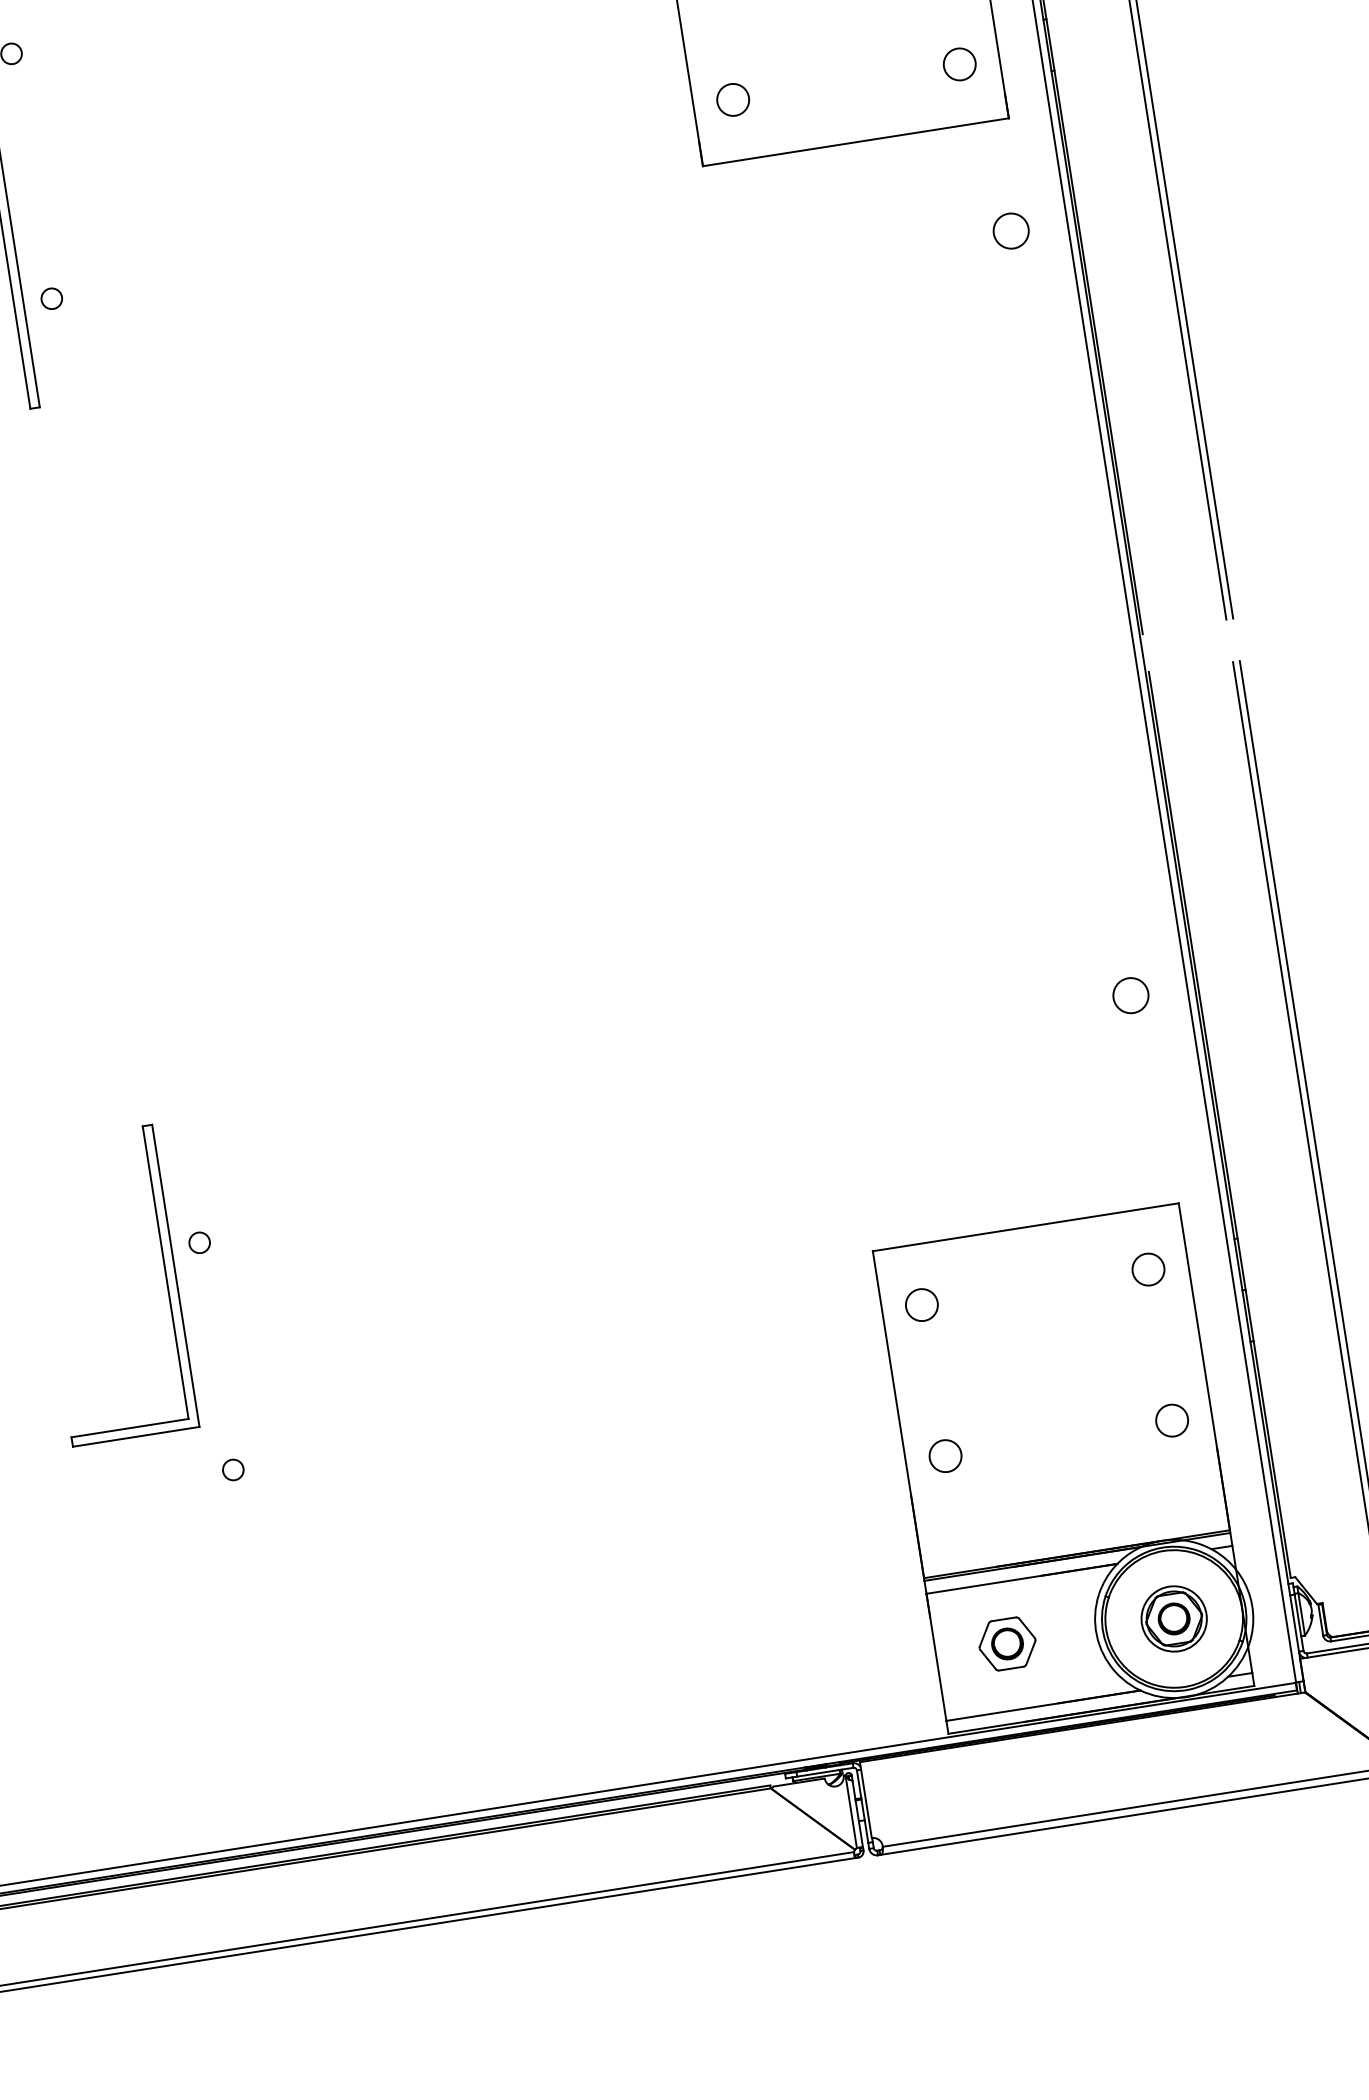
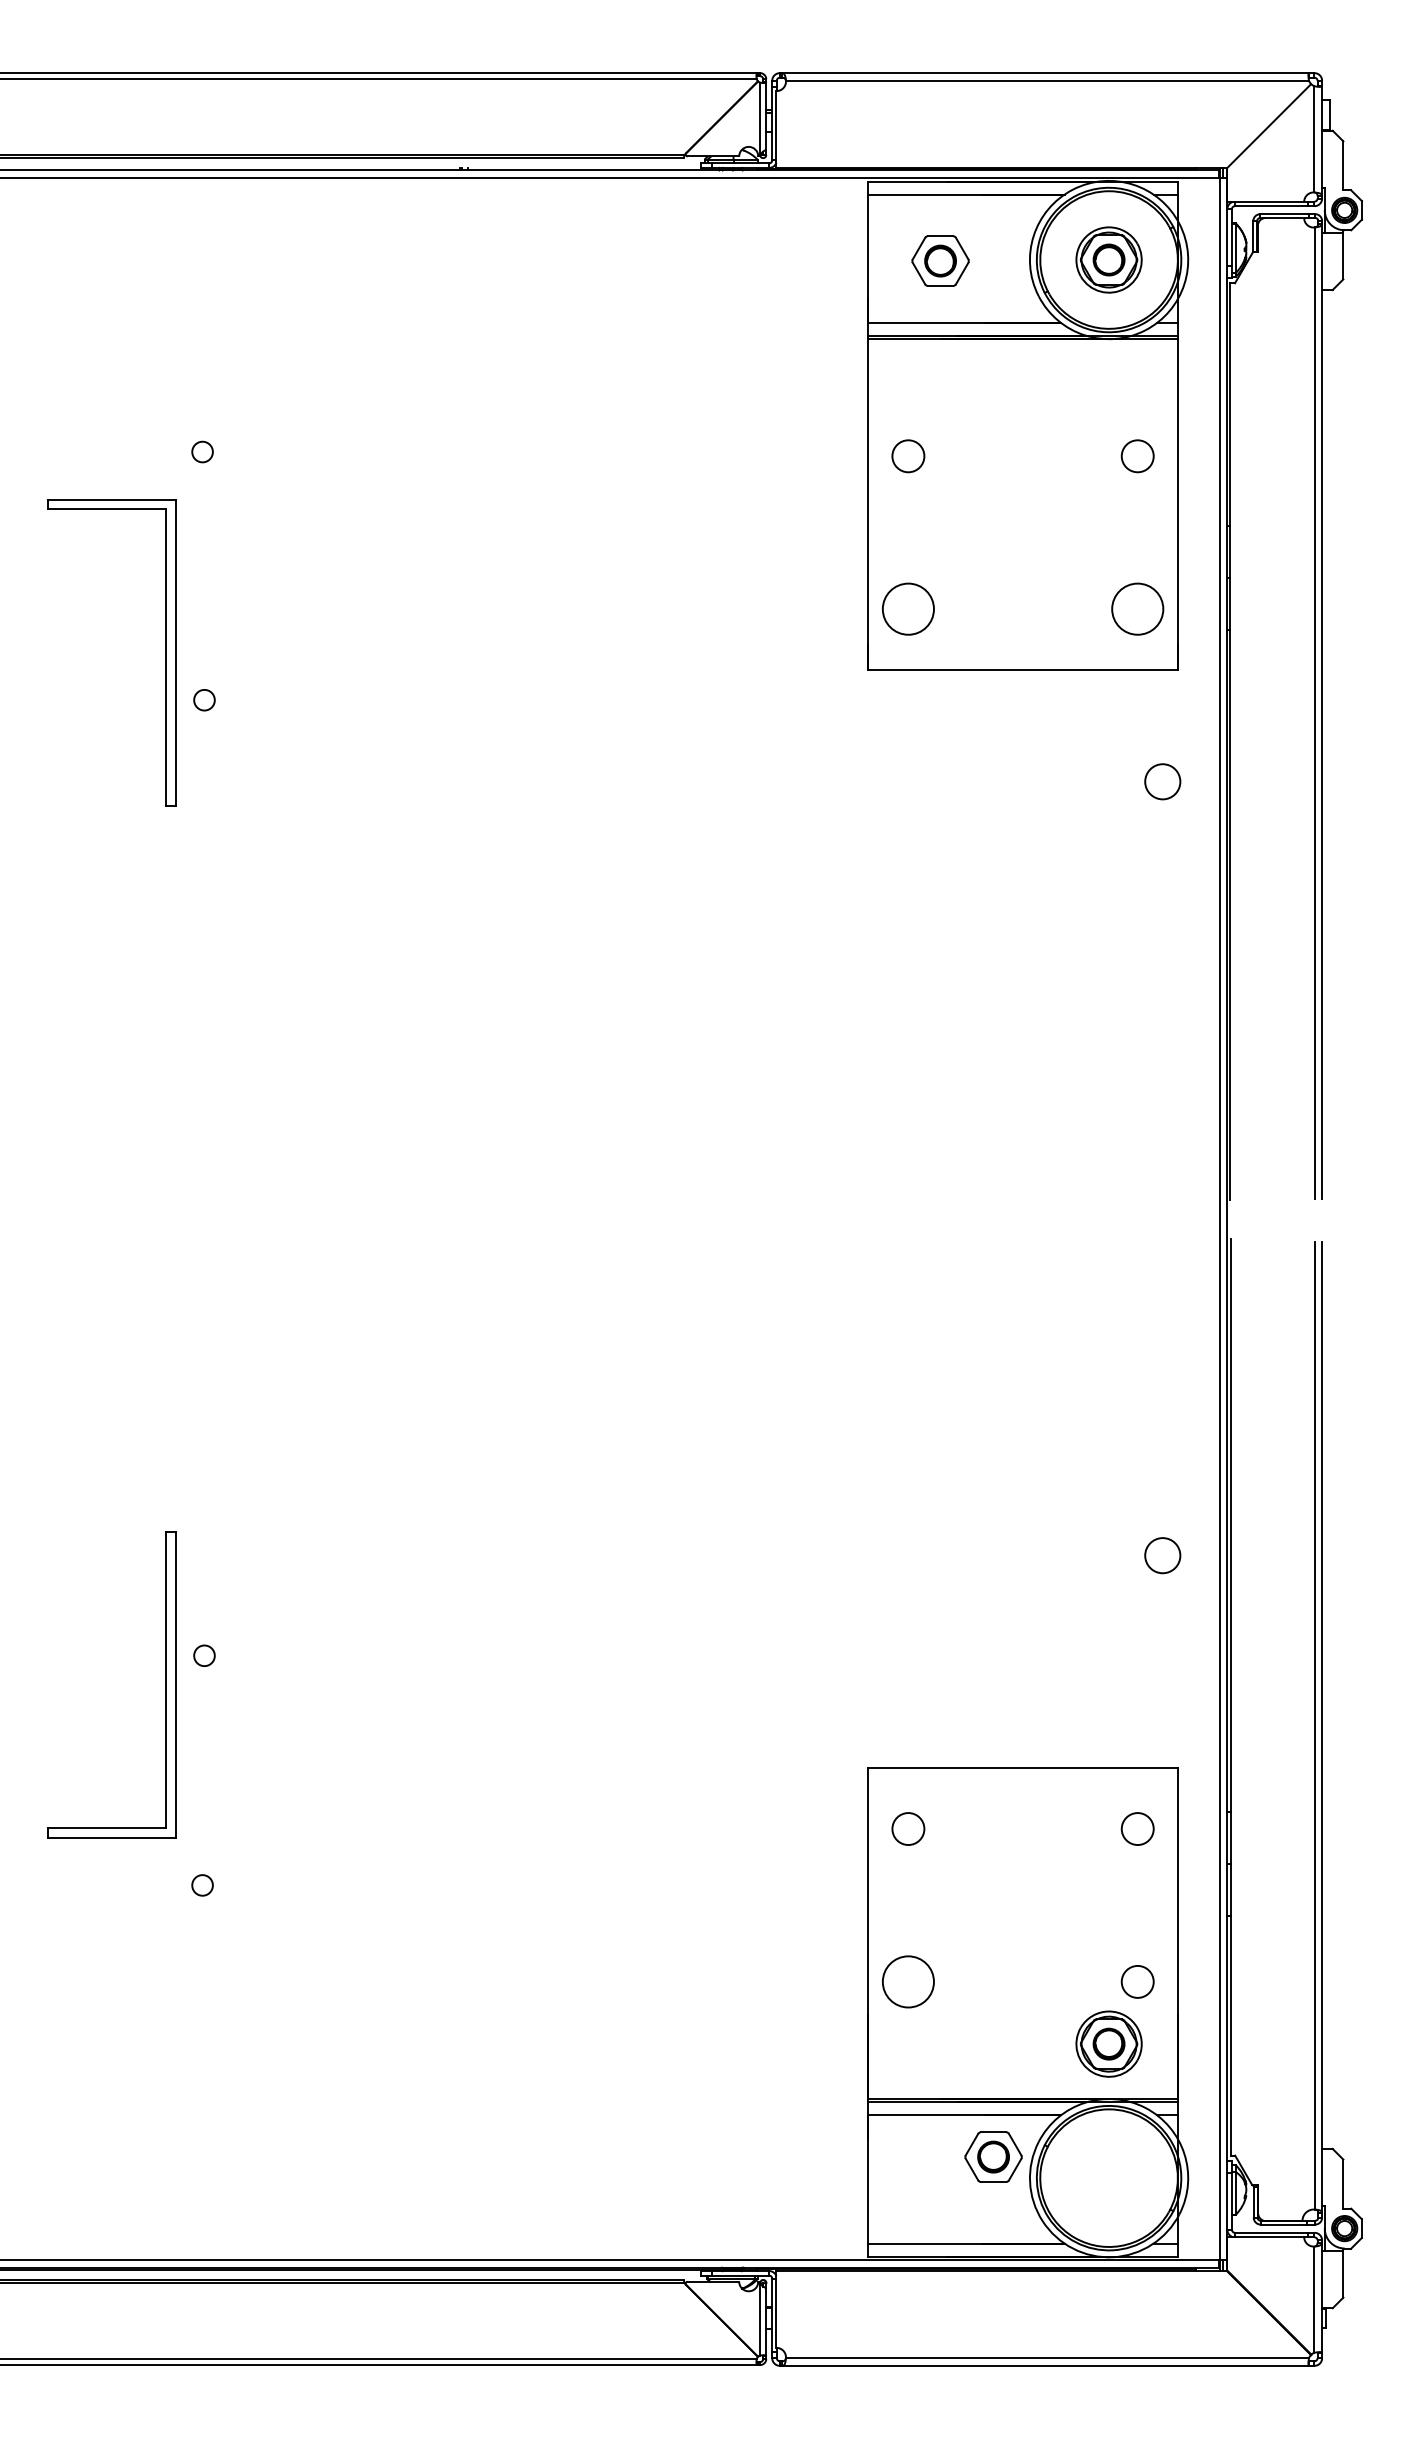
circle: (959, 64) -> (1137, 609), size x1.6
circle: (733, 100) -> (908, 609), size x1.6
circle: (945, 1455) -> (908, 1981), size x1.6
part: (1173, 1618) -> (1108, 2043), moved
part: (1007, 1643) -> (993, 2156), moved

